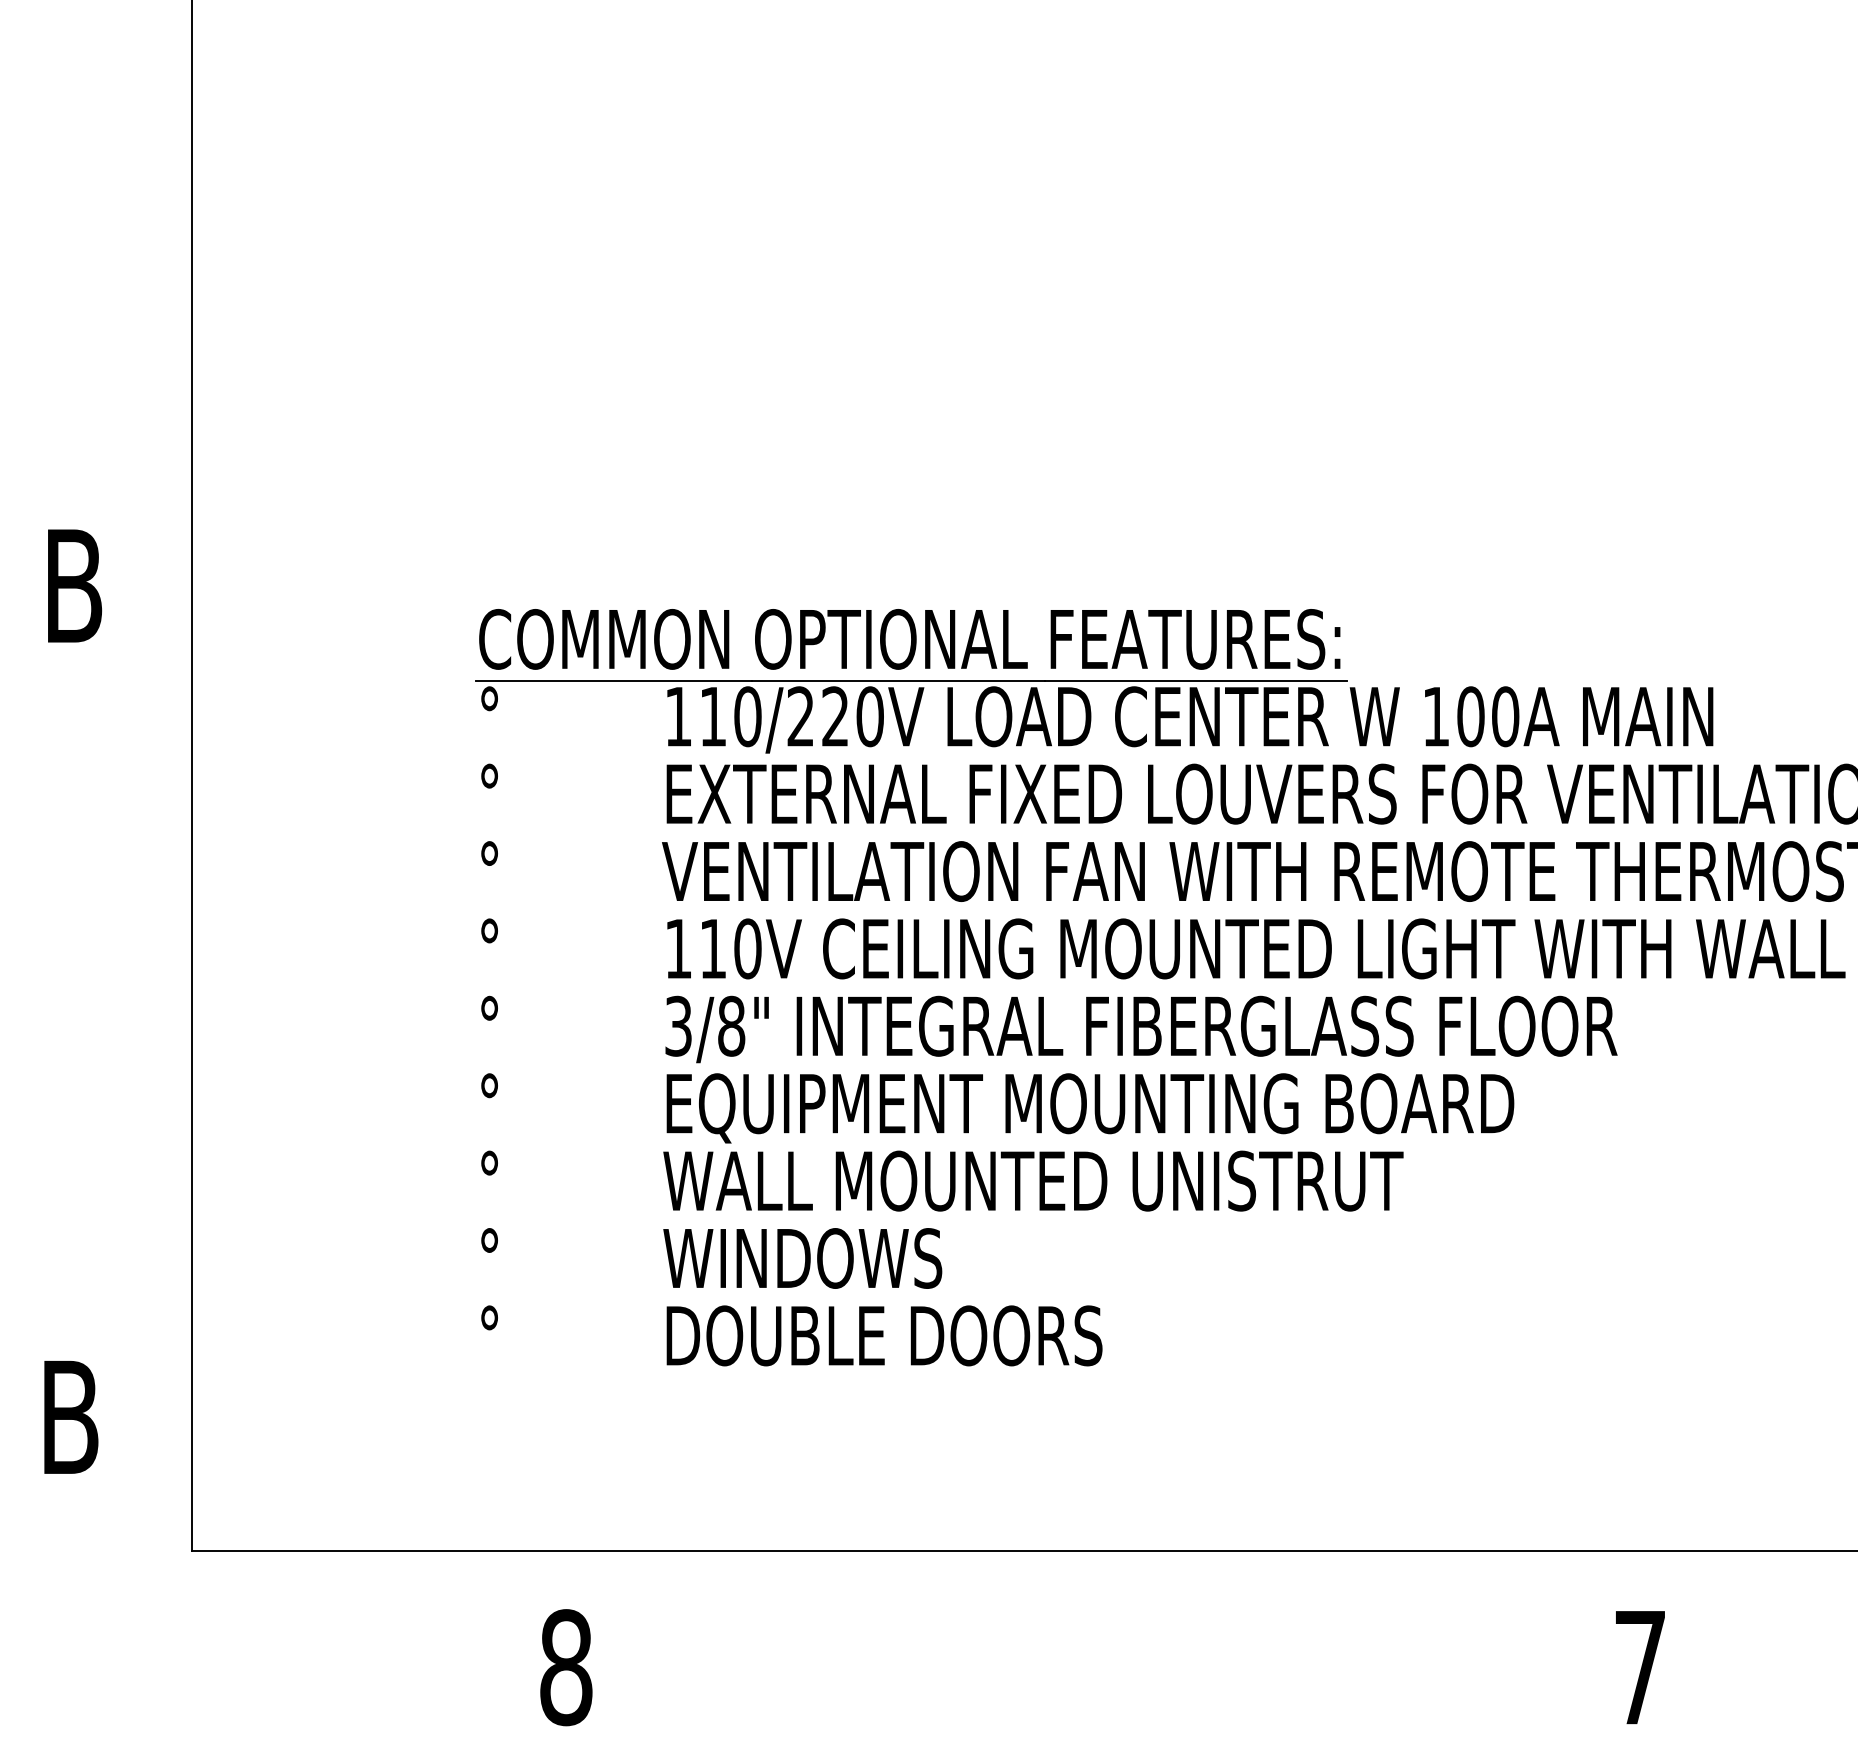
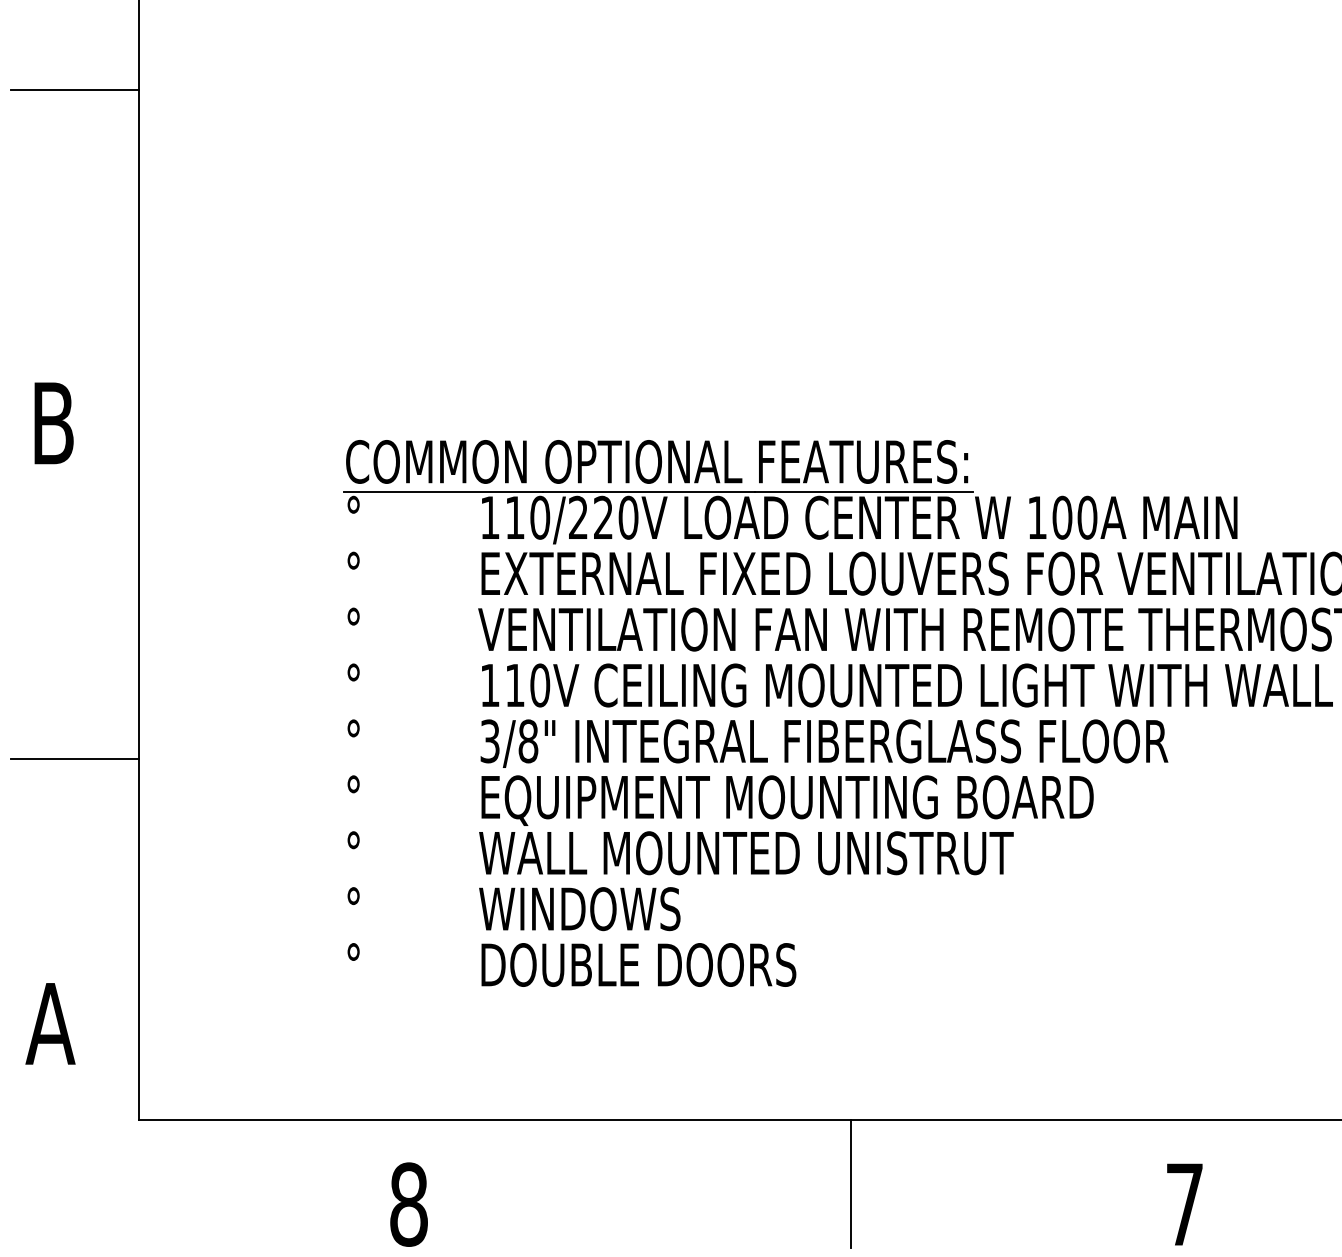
line: (103, 123) -> (74, 89), added
line: (103, 1050) -> (74, 758), added
text: (69, 1416) -> (50, 1023), B -> A
line: (1178, 1639) -> (851, 1184), added

